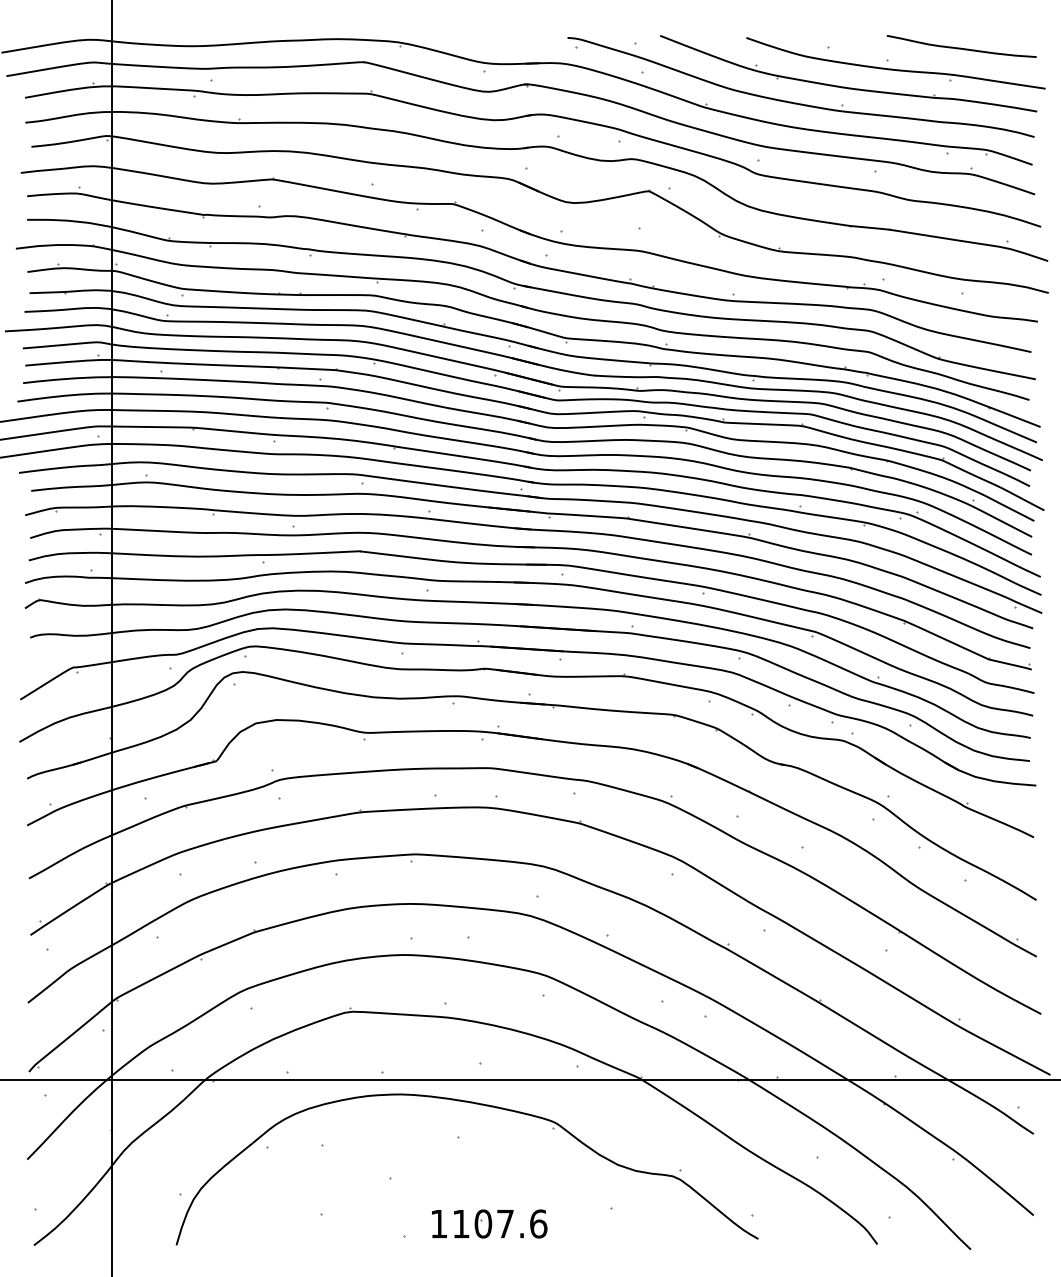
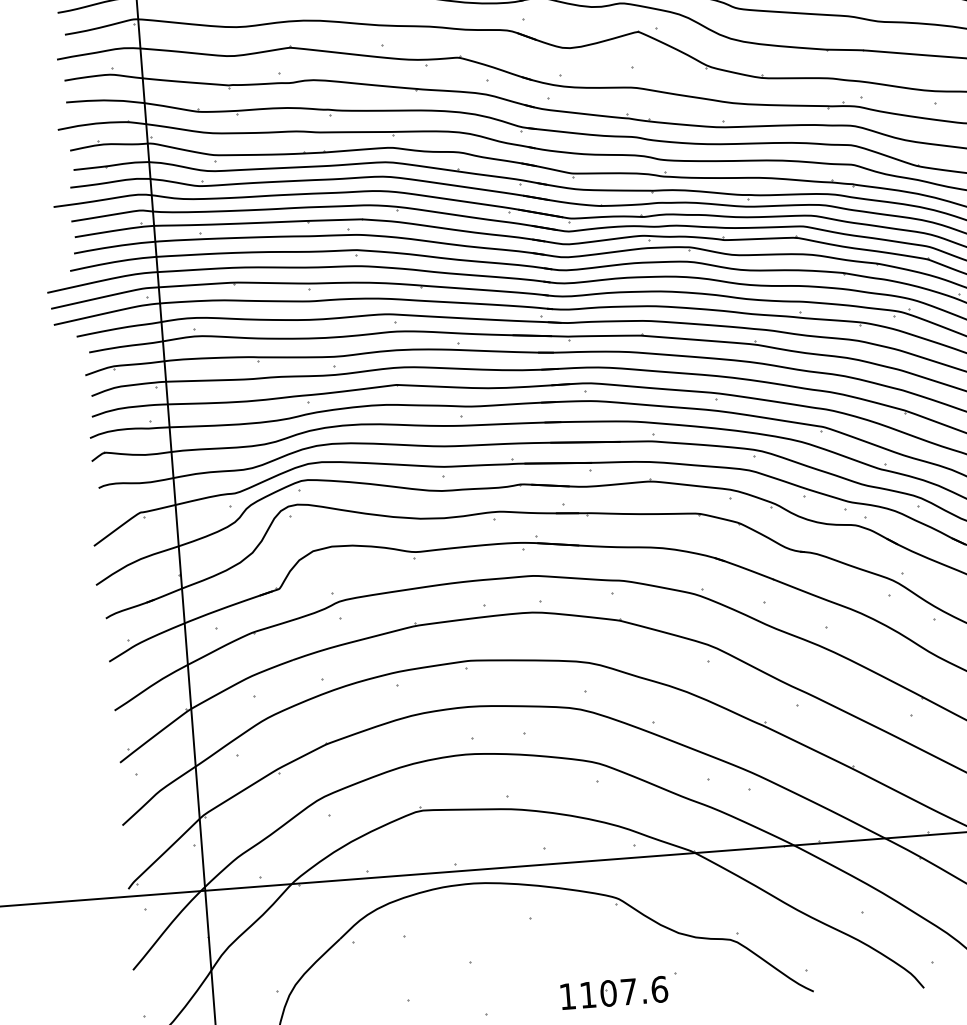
part: (489, 1223) -> (614, 992), moved

